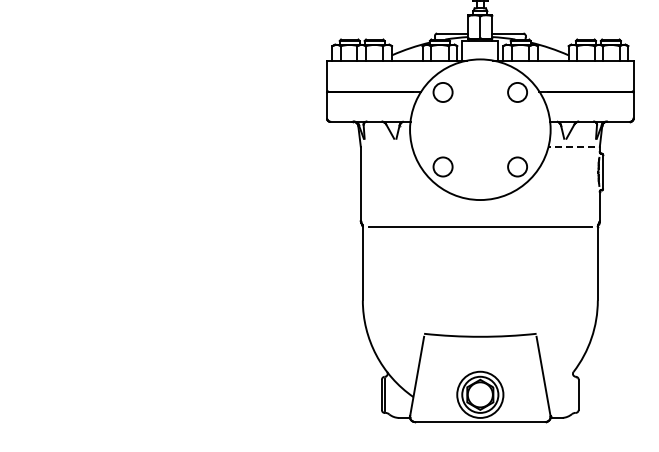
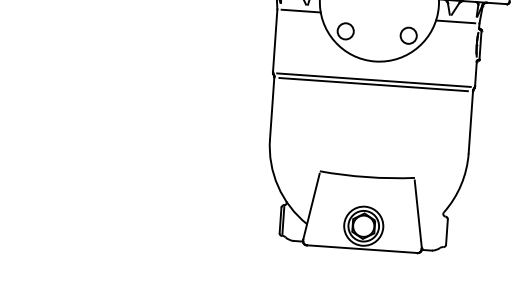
line: (388, 146) -> (300, 10), added
line: (571, 146) -> (455, 21), dashed -> solid
line: (479, 222) -> (373, 80), added

